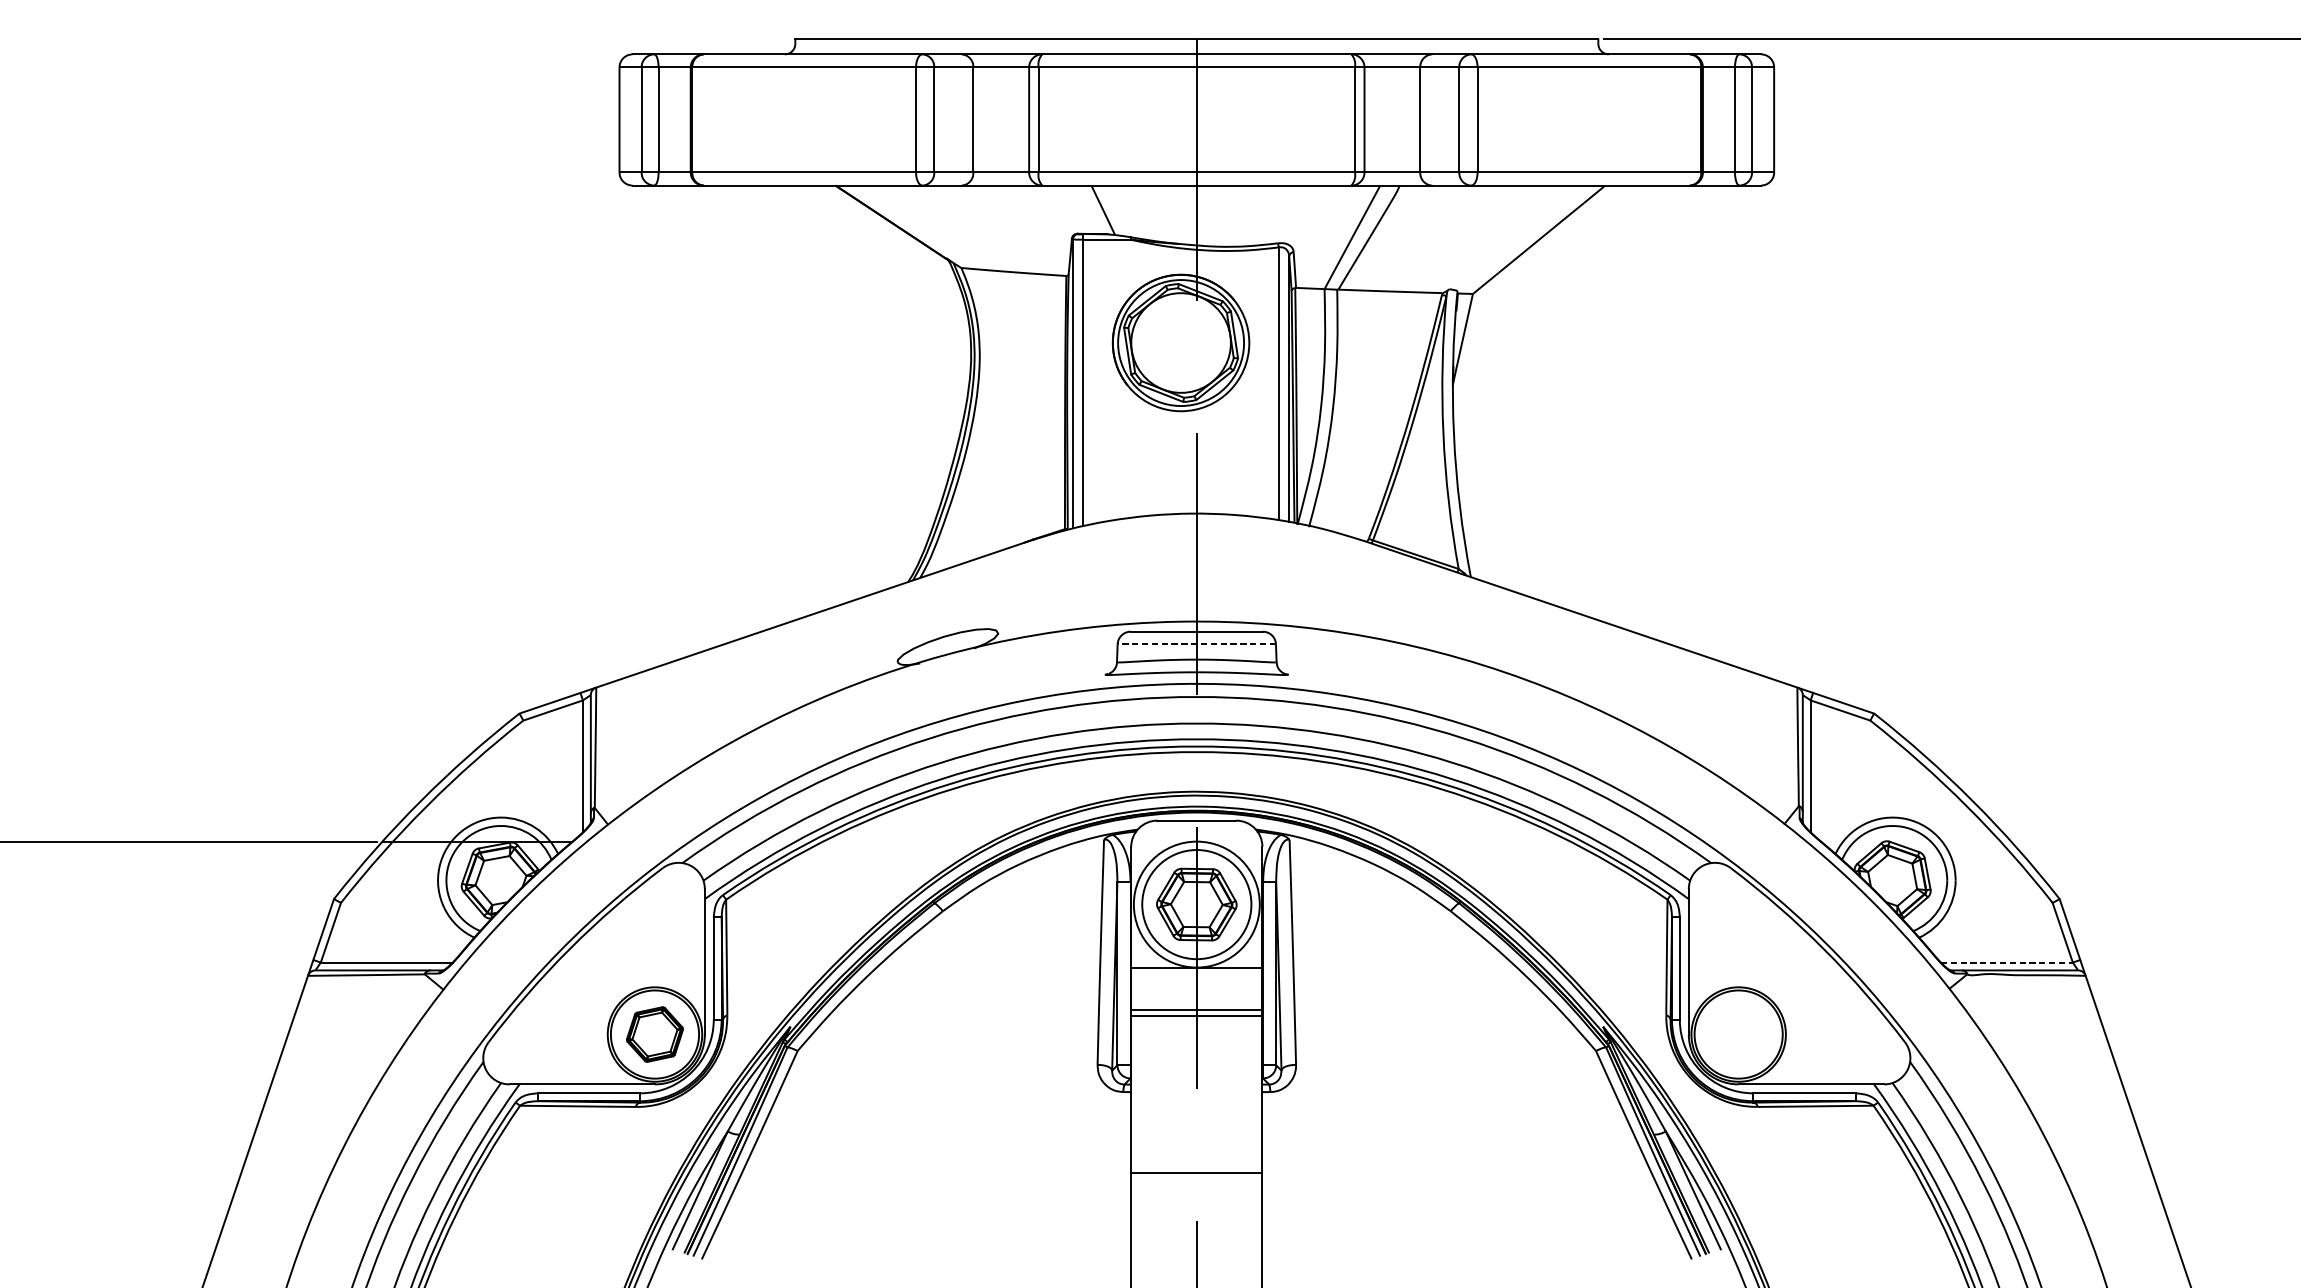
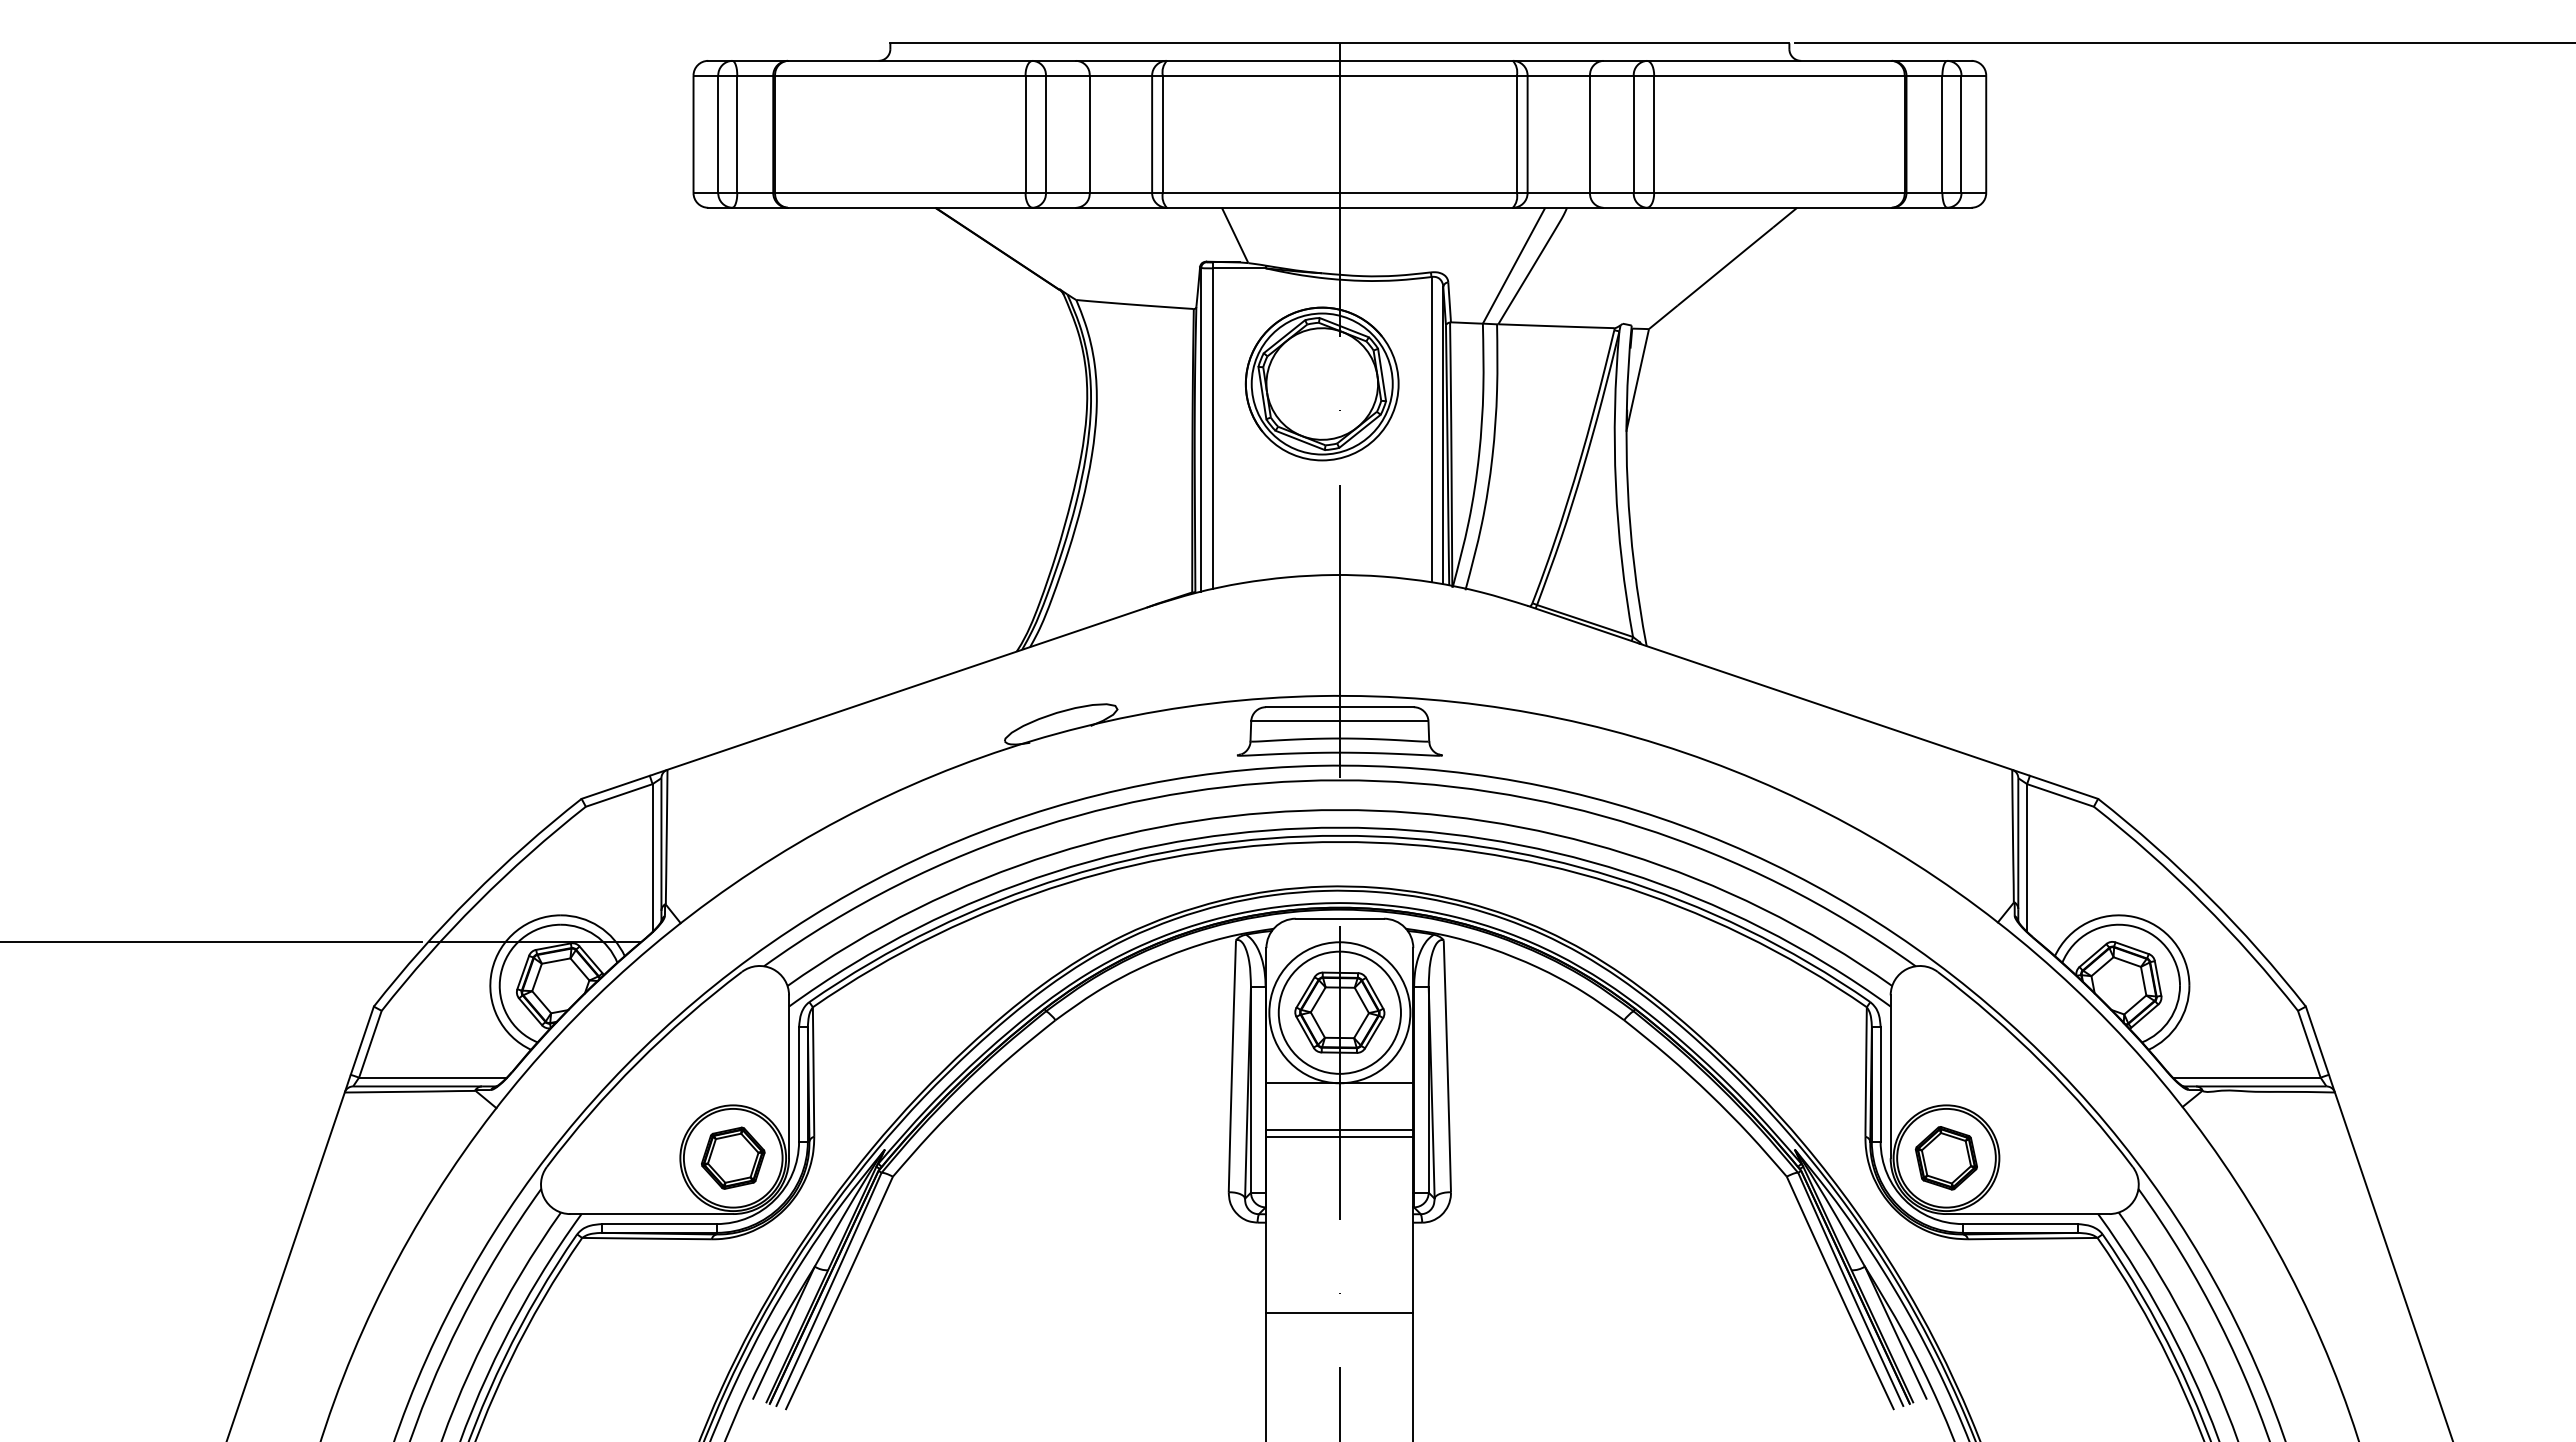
line: (1196, 644) -> (1339, 721), dashed -> solid
line: (2006, 962) -> (2246, 1077), dashed -> solid
part: (1737, 1034) -> (1945, 1158), added

